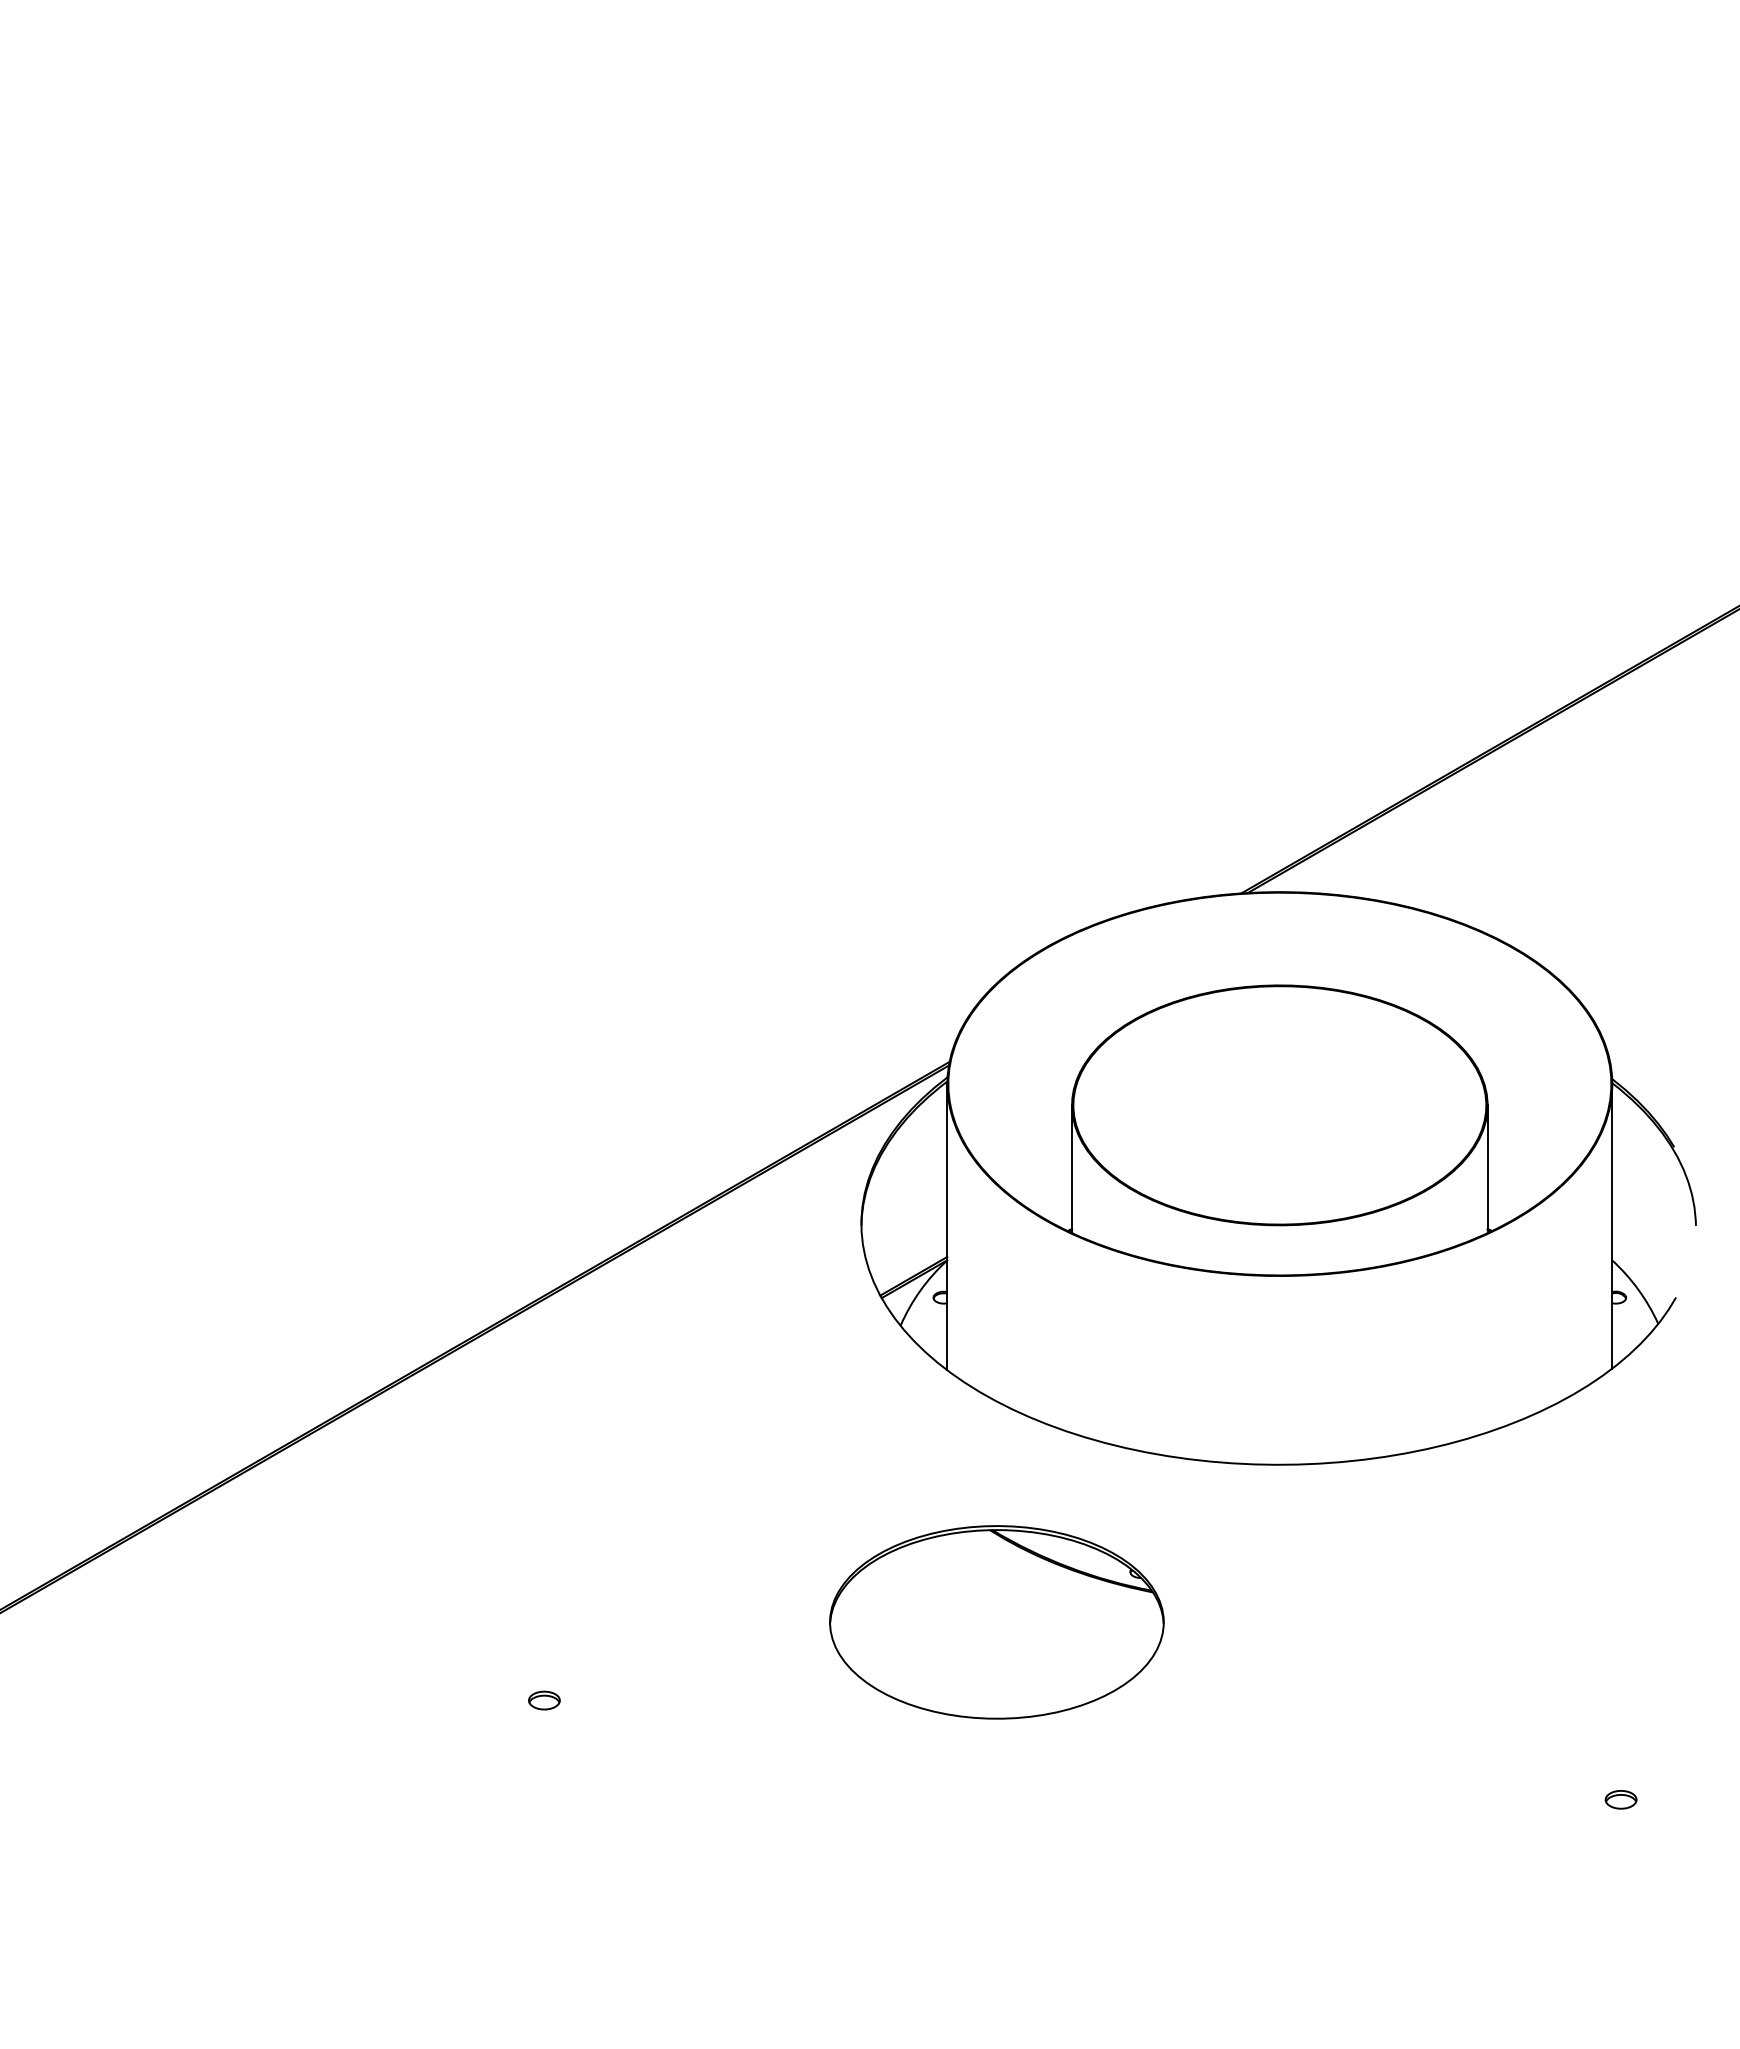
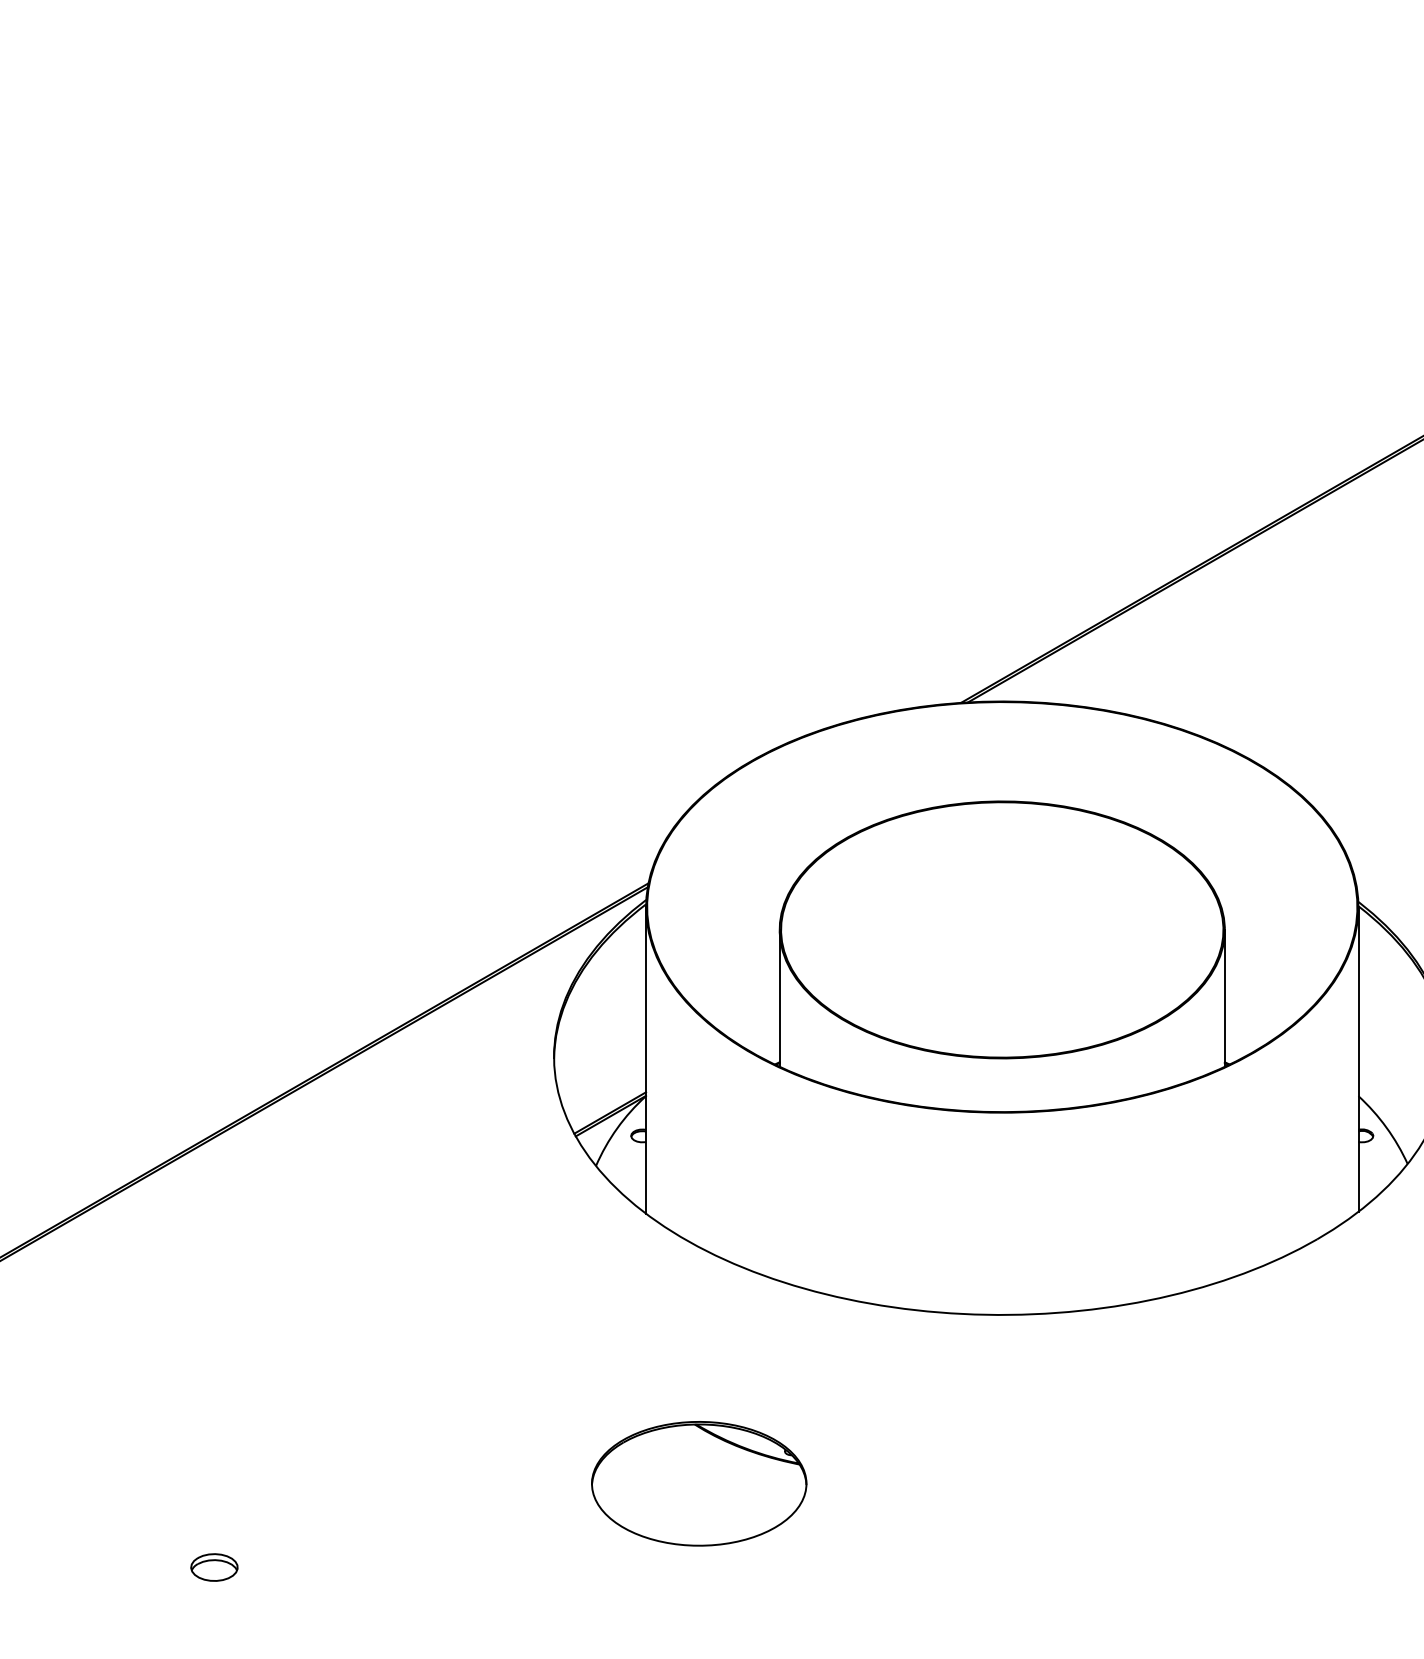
part: (996, 1622) -> (698, 1483), size x0.6
part: (544, 1700) -> (214, 1567), size x1.4

